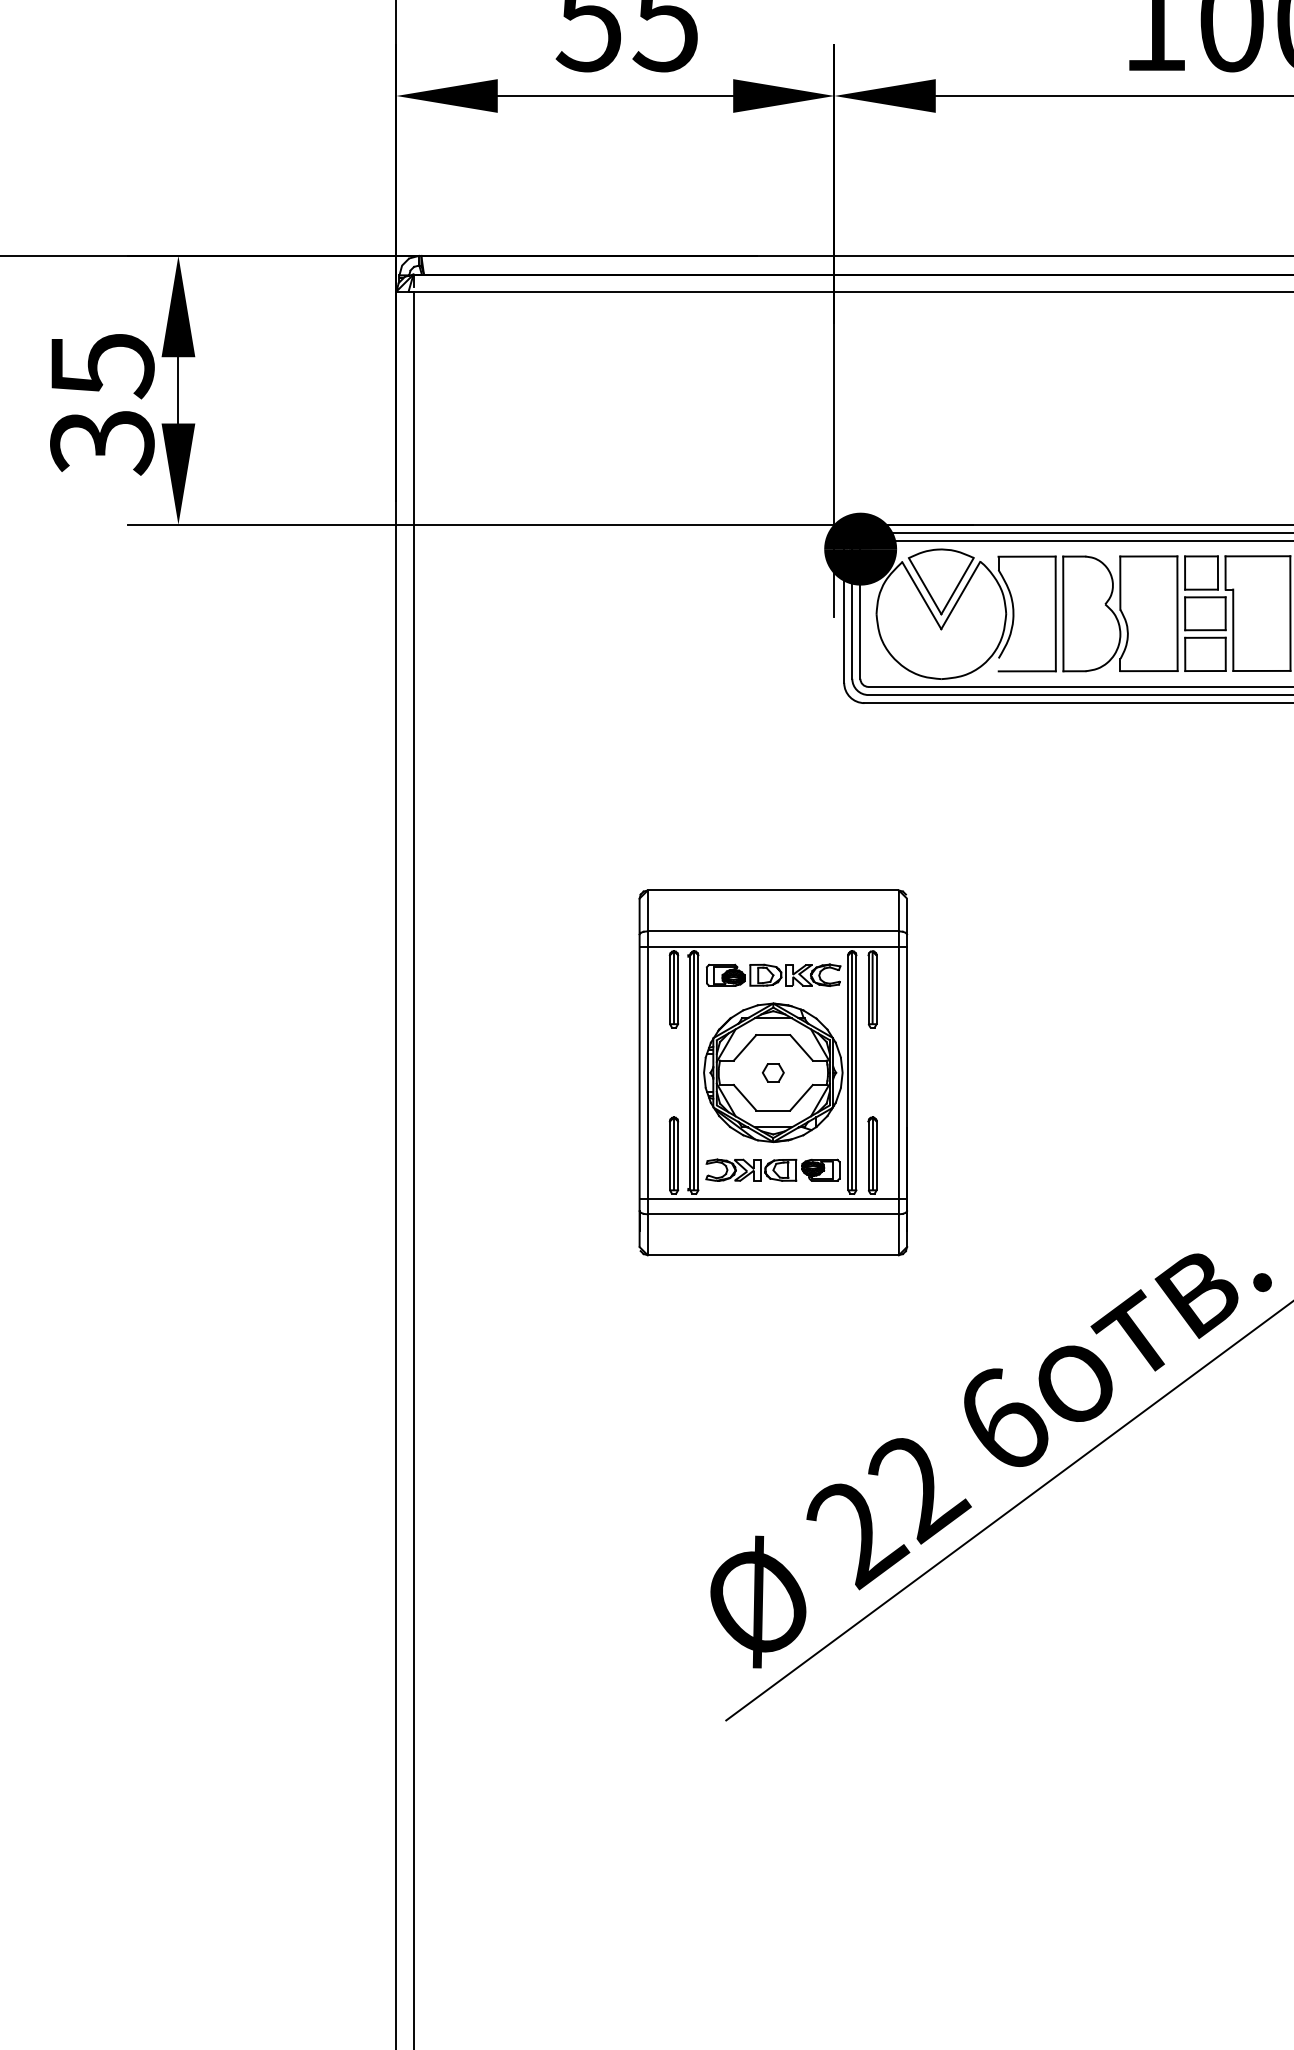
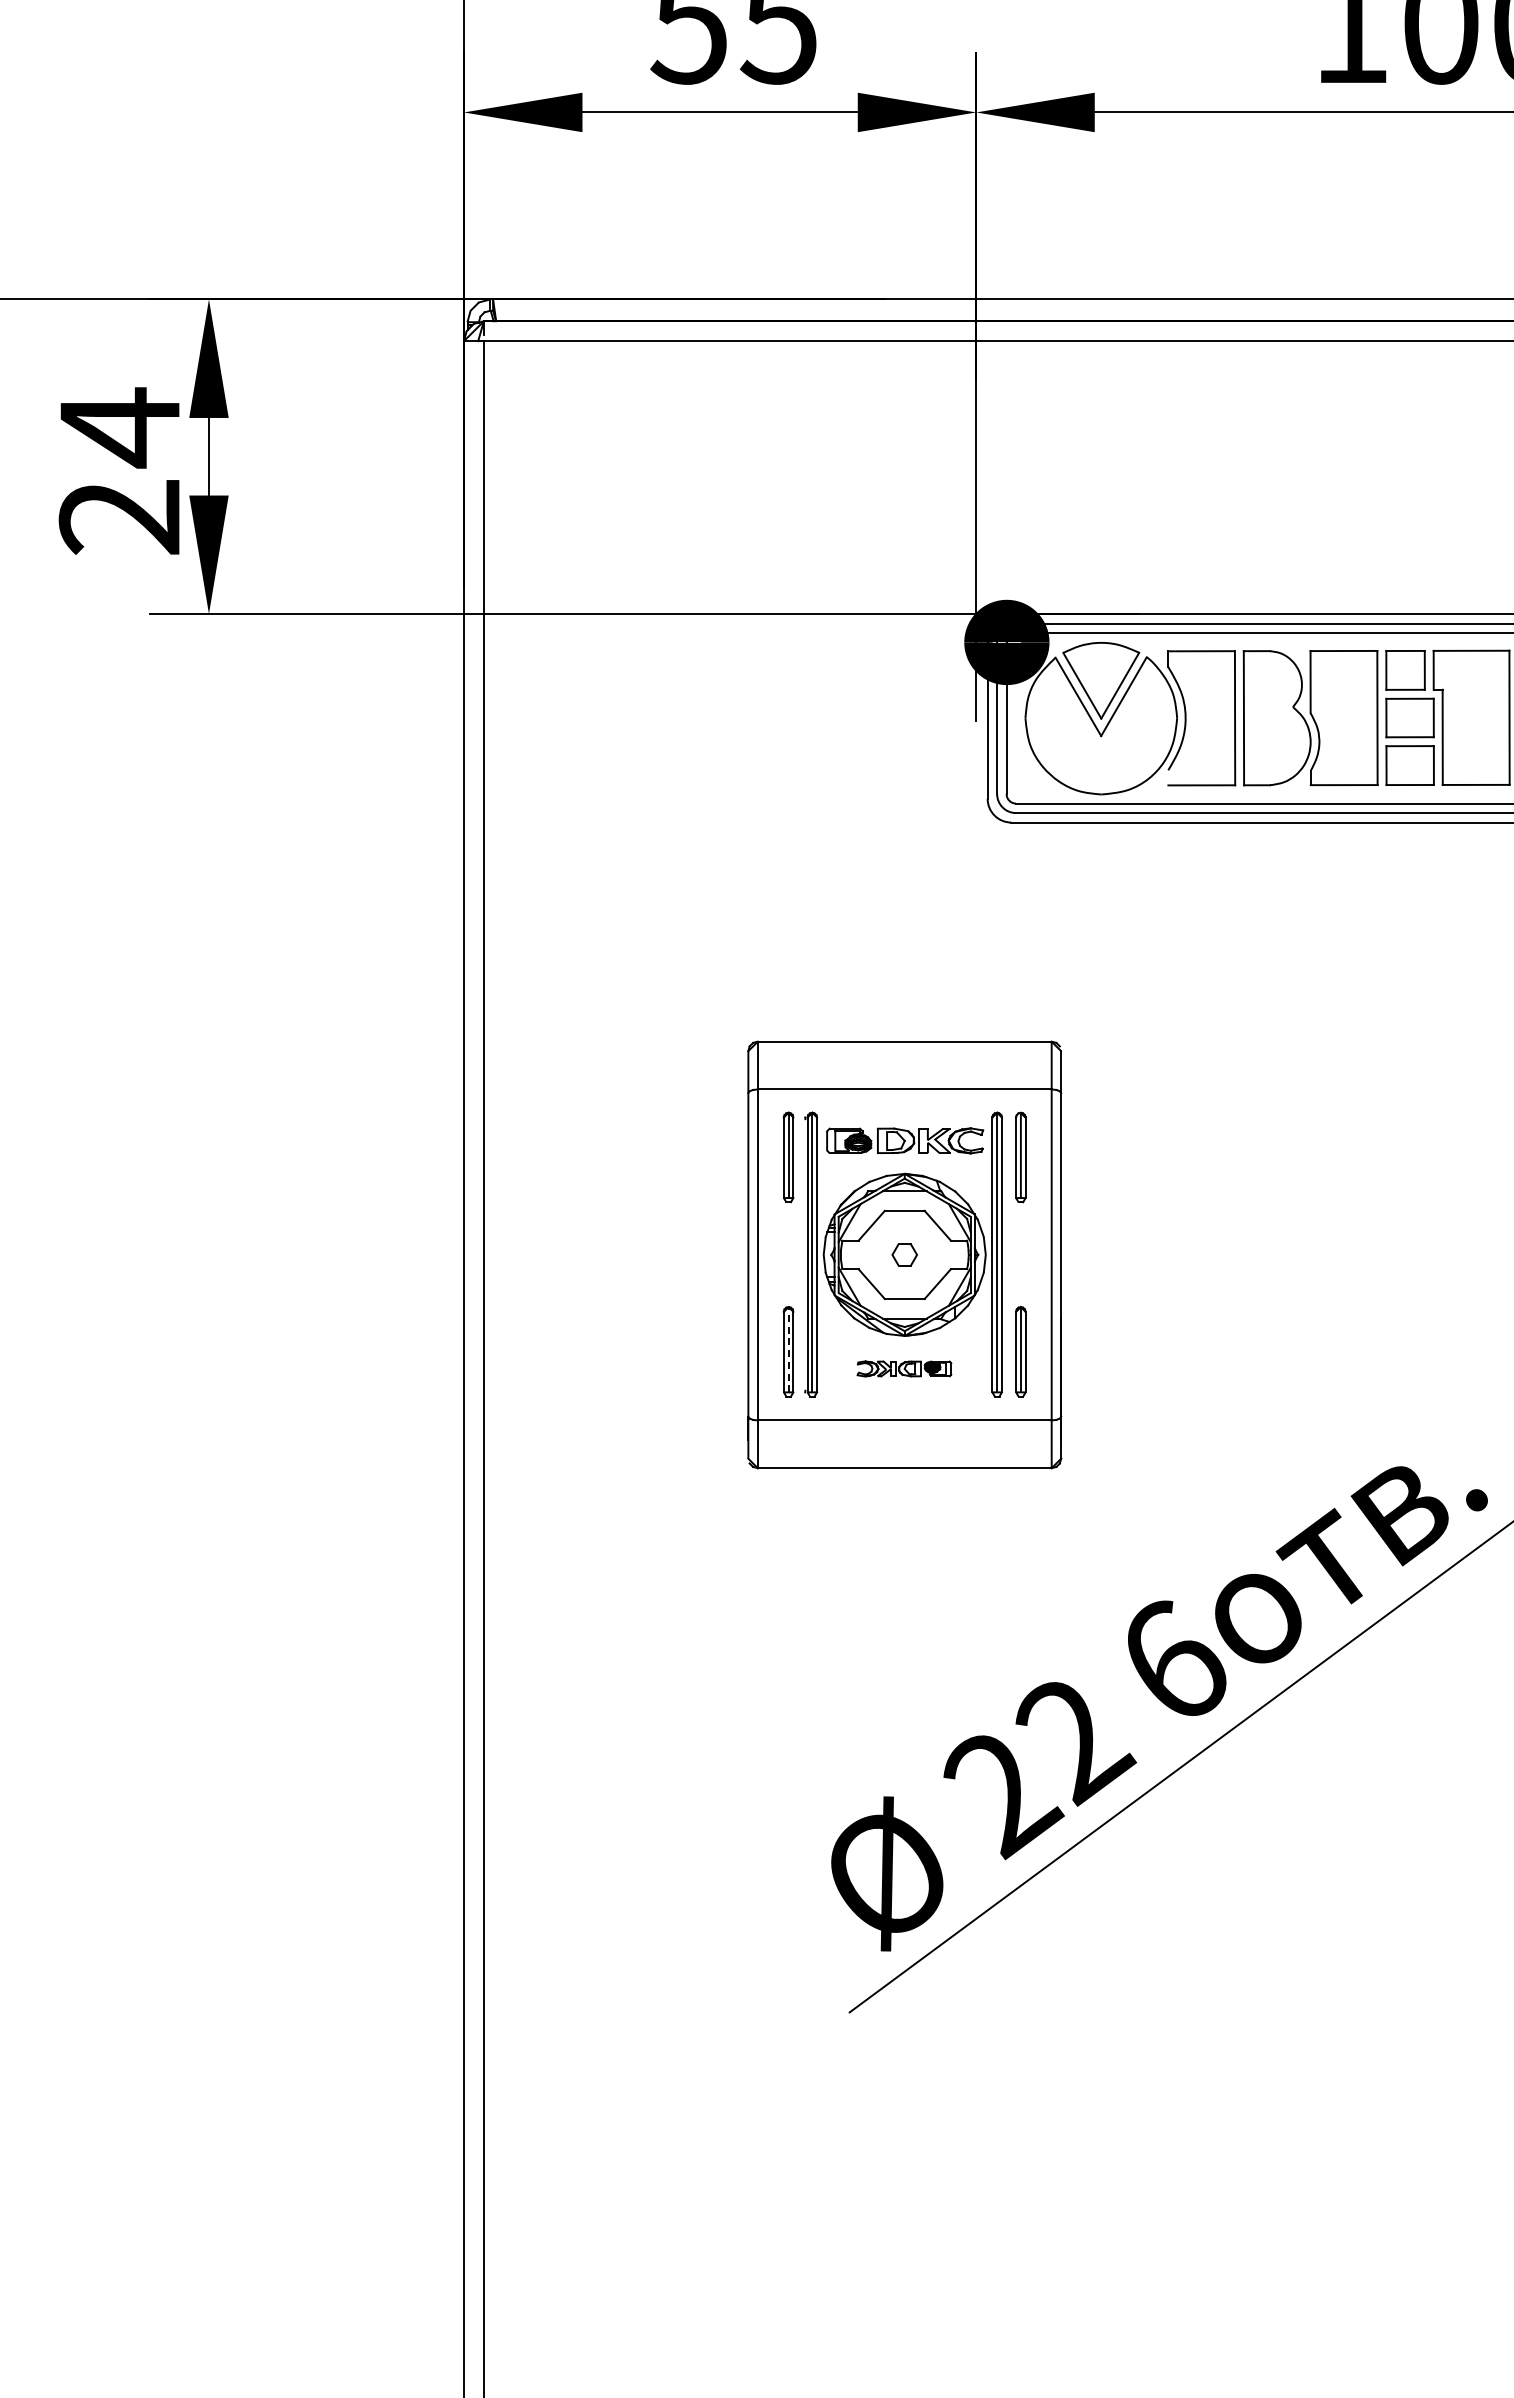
text: (102, 402) -> (120, 471), 35 -> 24
line: (773, 946) -> (904, 1107), removed
line: (673, 1153) -> (788, 1349), solid -> dashed
part: (773, 1169) -> (904, 1368), size x0.6
line: (773, 1198) -> (904, 1402), removed

